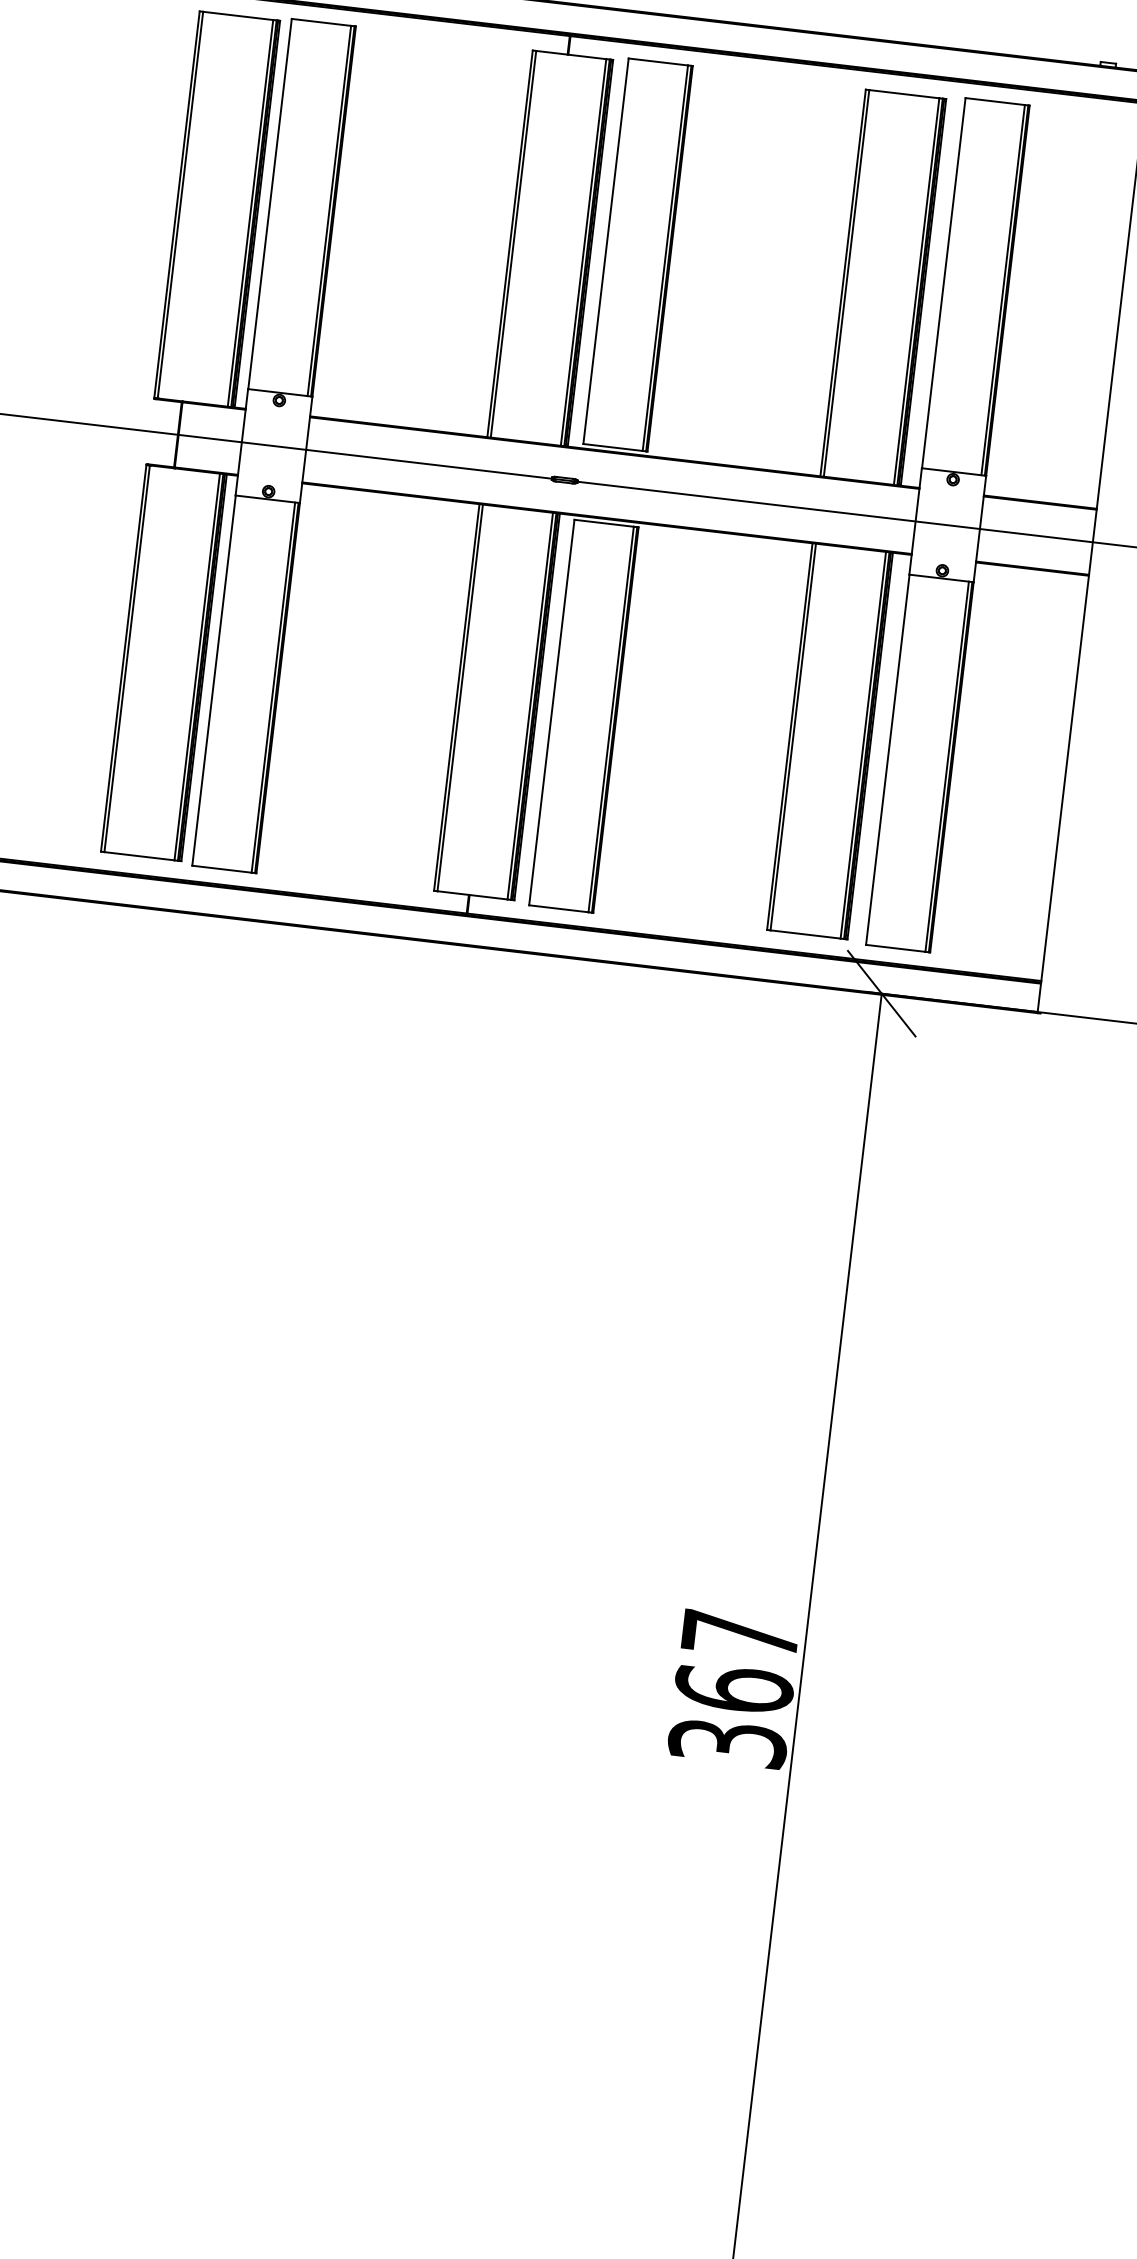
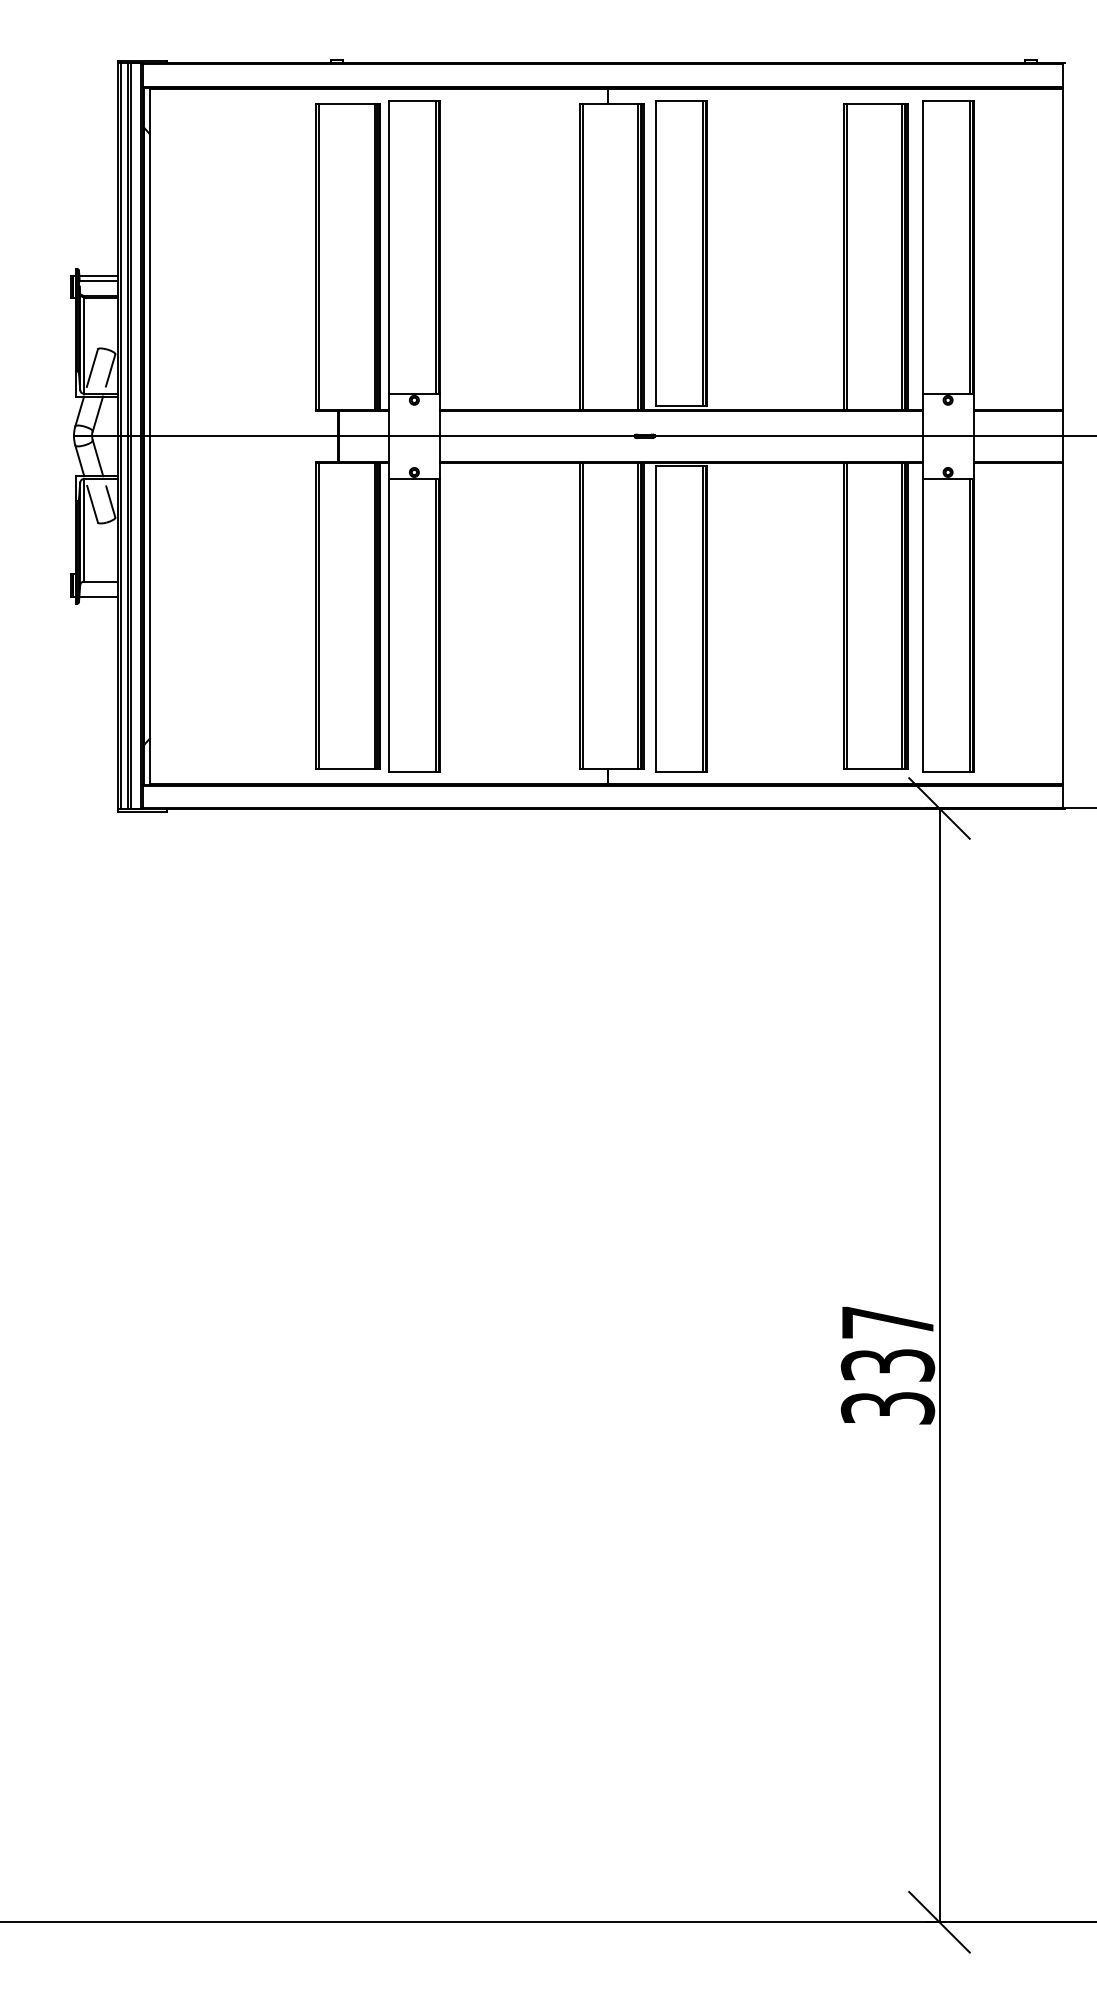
text: (733, 1687) -> (887, 1364), 367 -> 337

